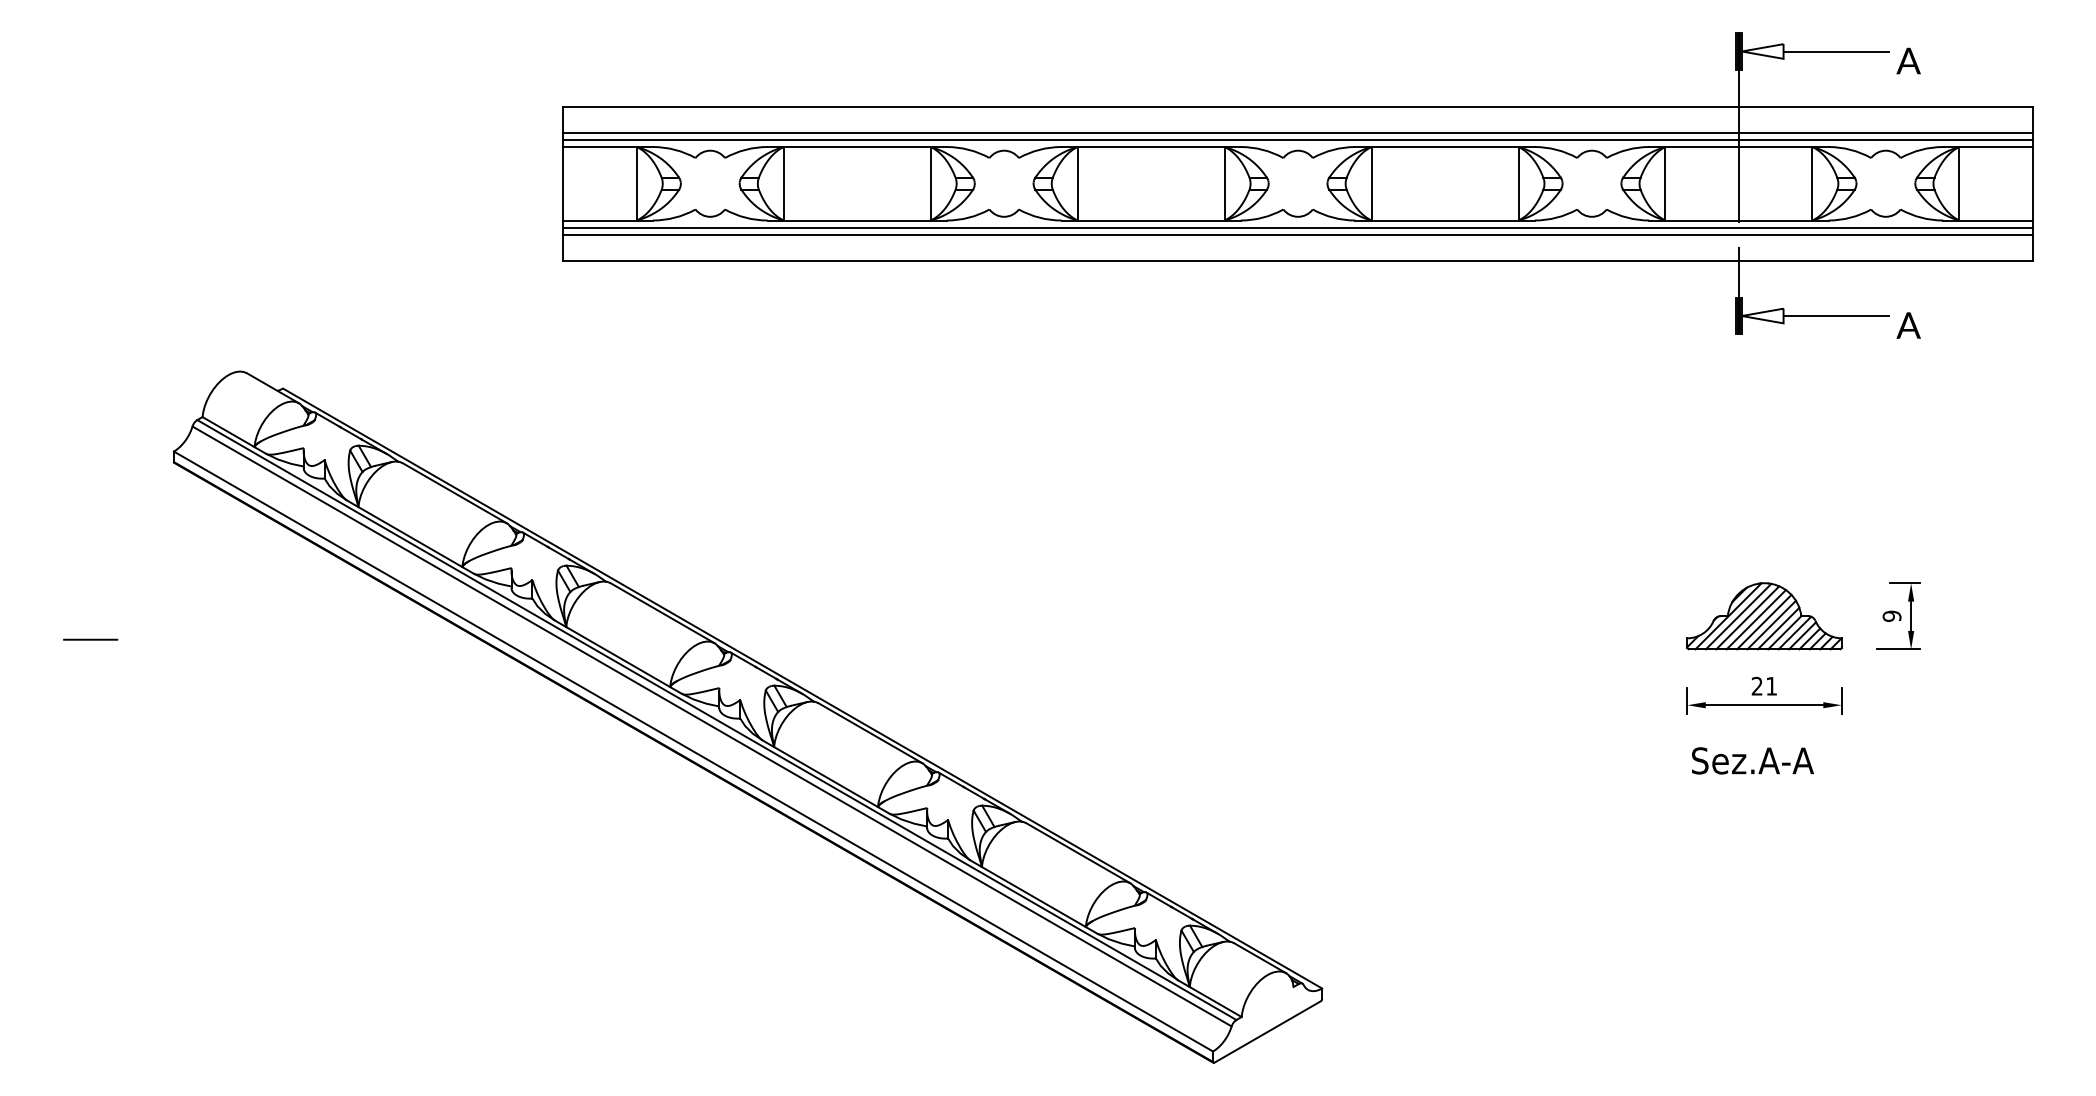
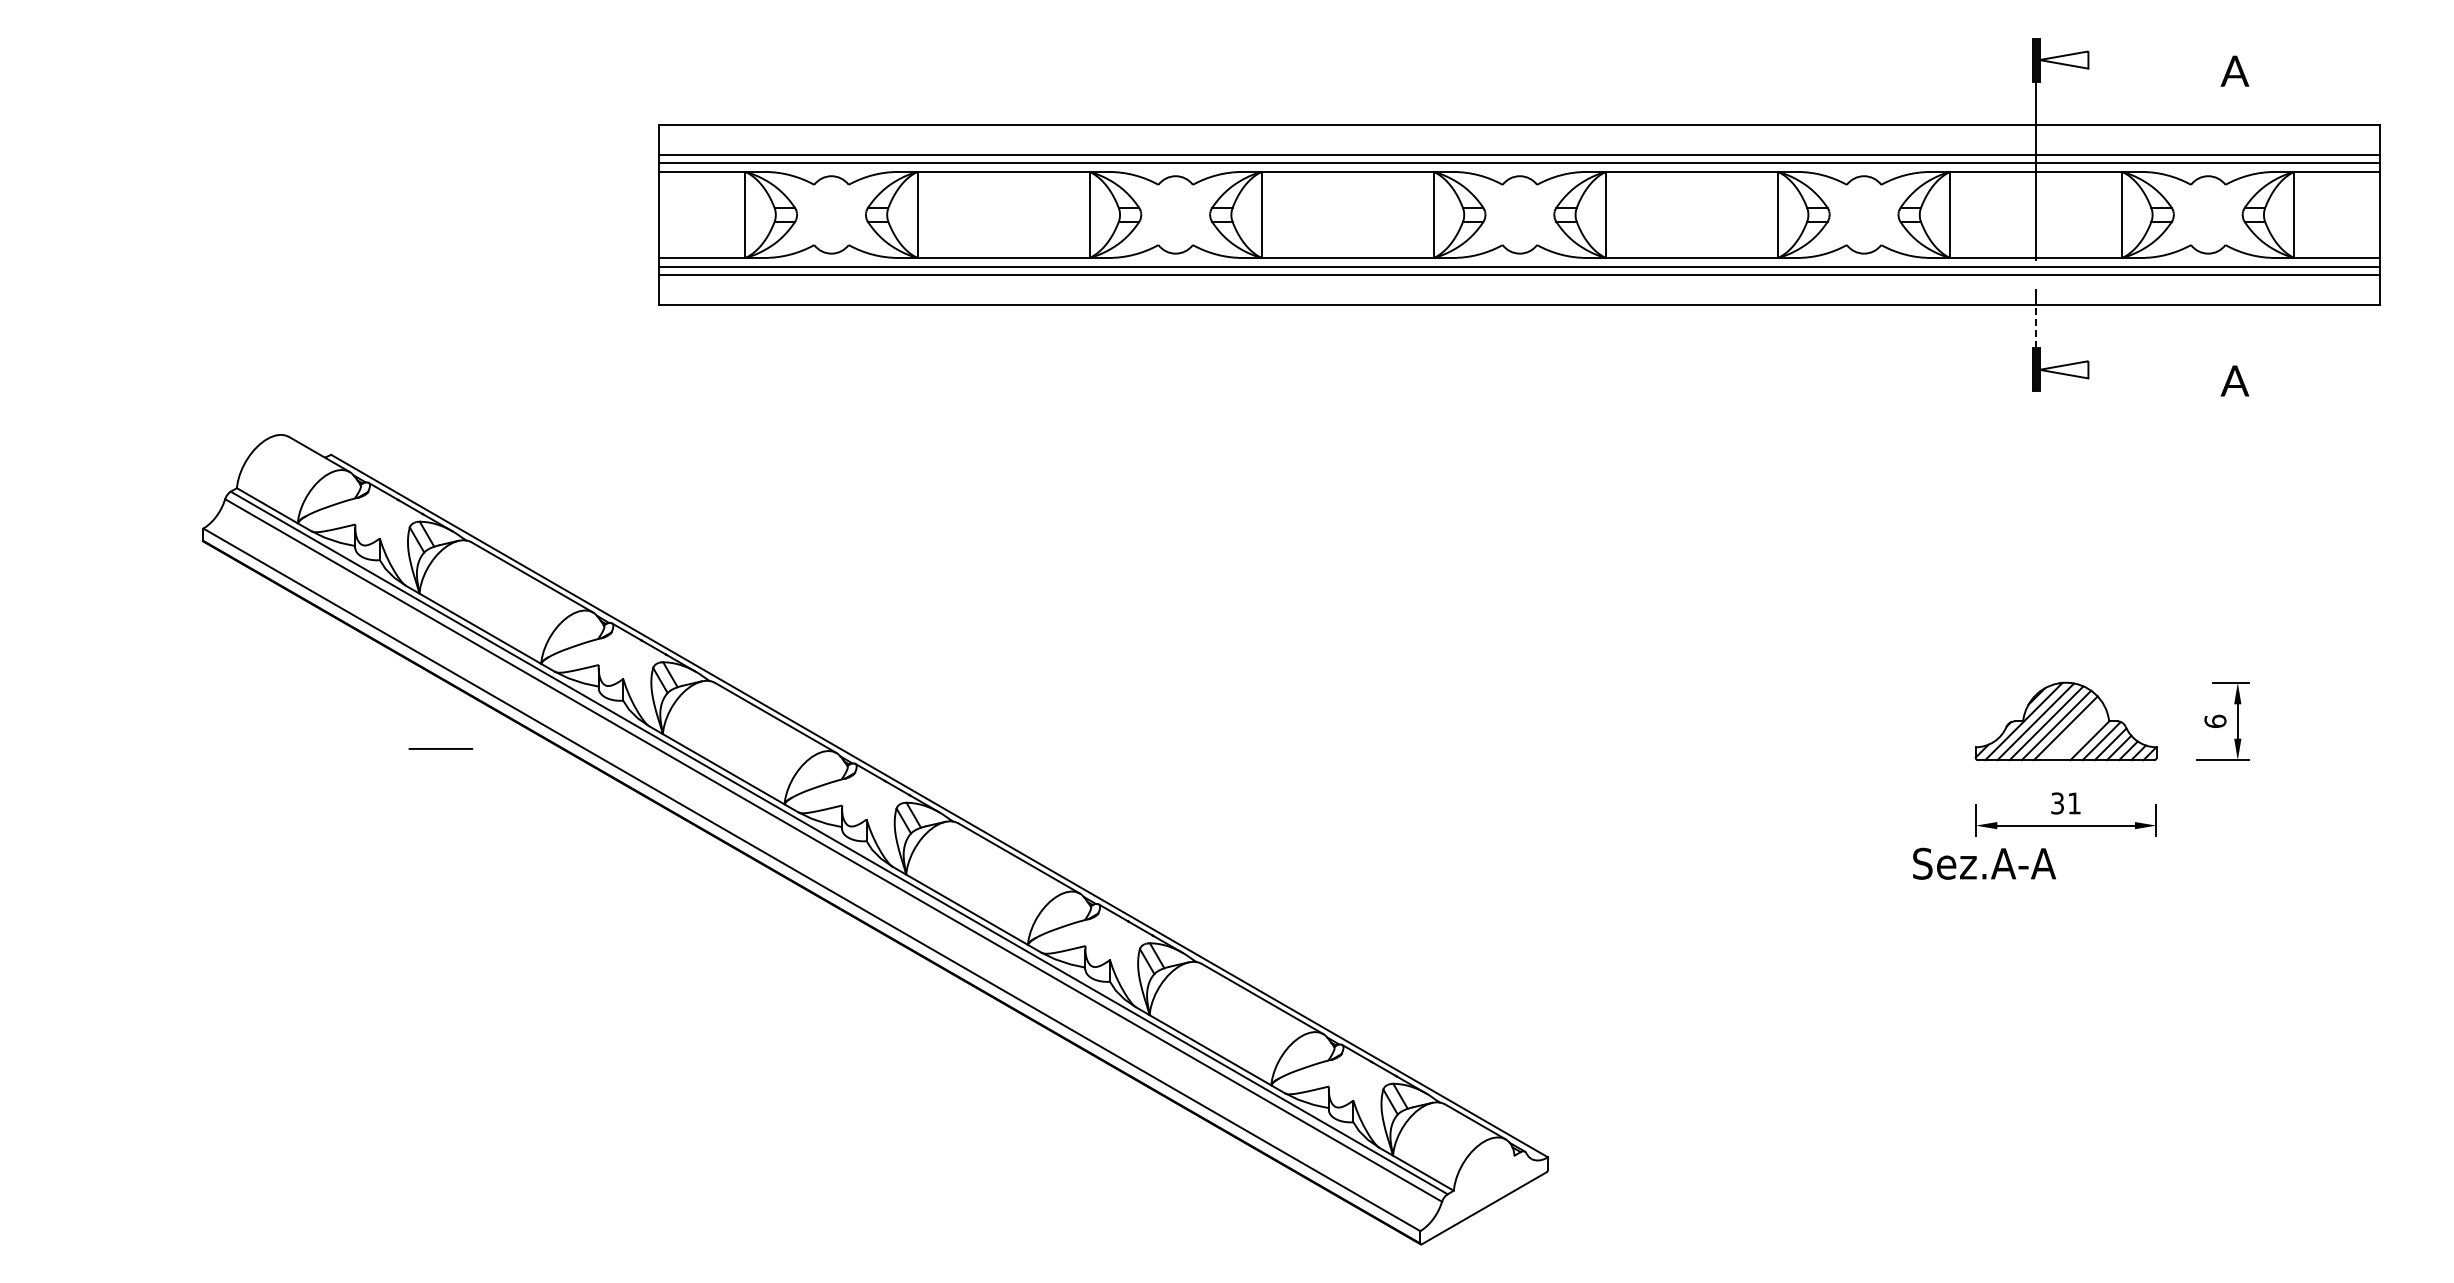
line: (1835, 51) -> (2149, 60), removed
line: (1739, 279) -> (2036, 326), solid -> dashed
line: (1835, 315) -> (2149, 369), removed
text: (1892, 616) -> (2215, 721), 9 -> 6
line: (1771, 624) -> (2074, 731), removed
line: (1778, 628) -> (2082, 735), removed
line: (90, 639) -> (440, 748), moved
text: (1757, 686) -> (2057, 803), 21 -> 31
text: (1752, 760) -> (1984, 863), moved

